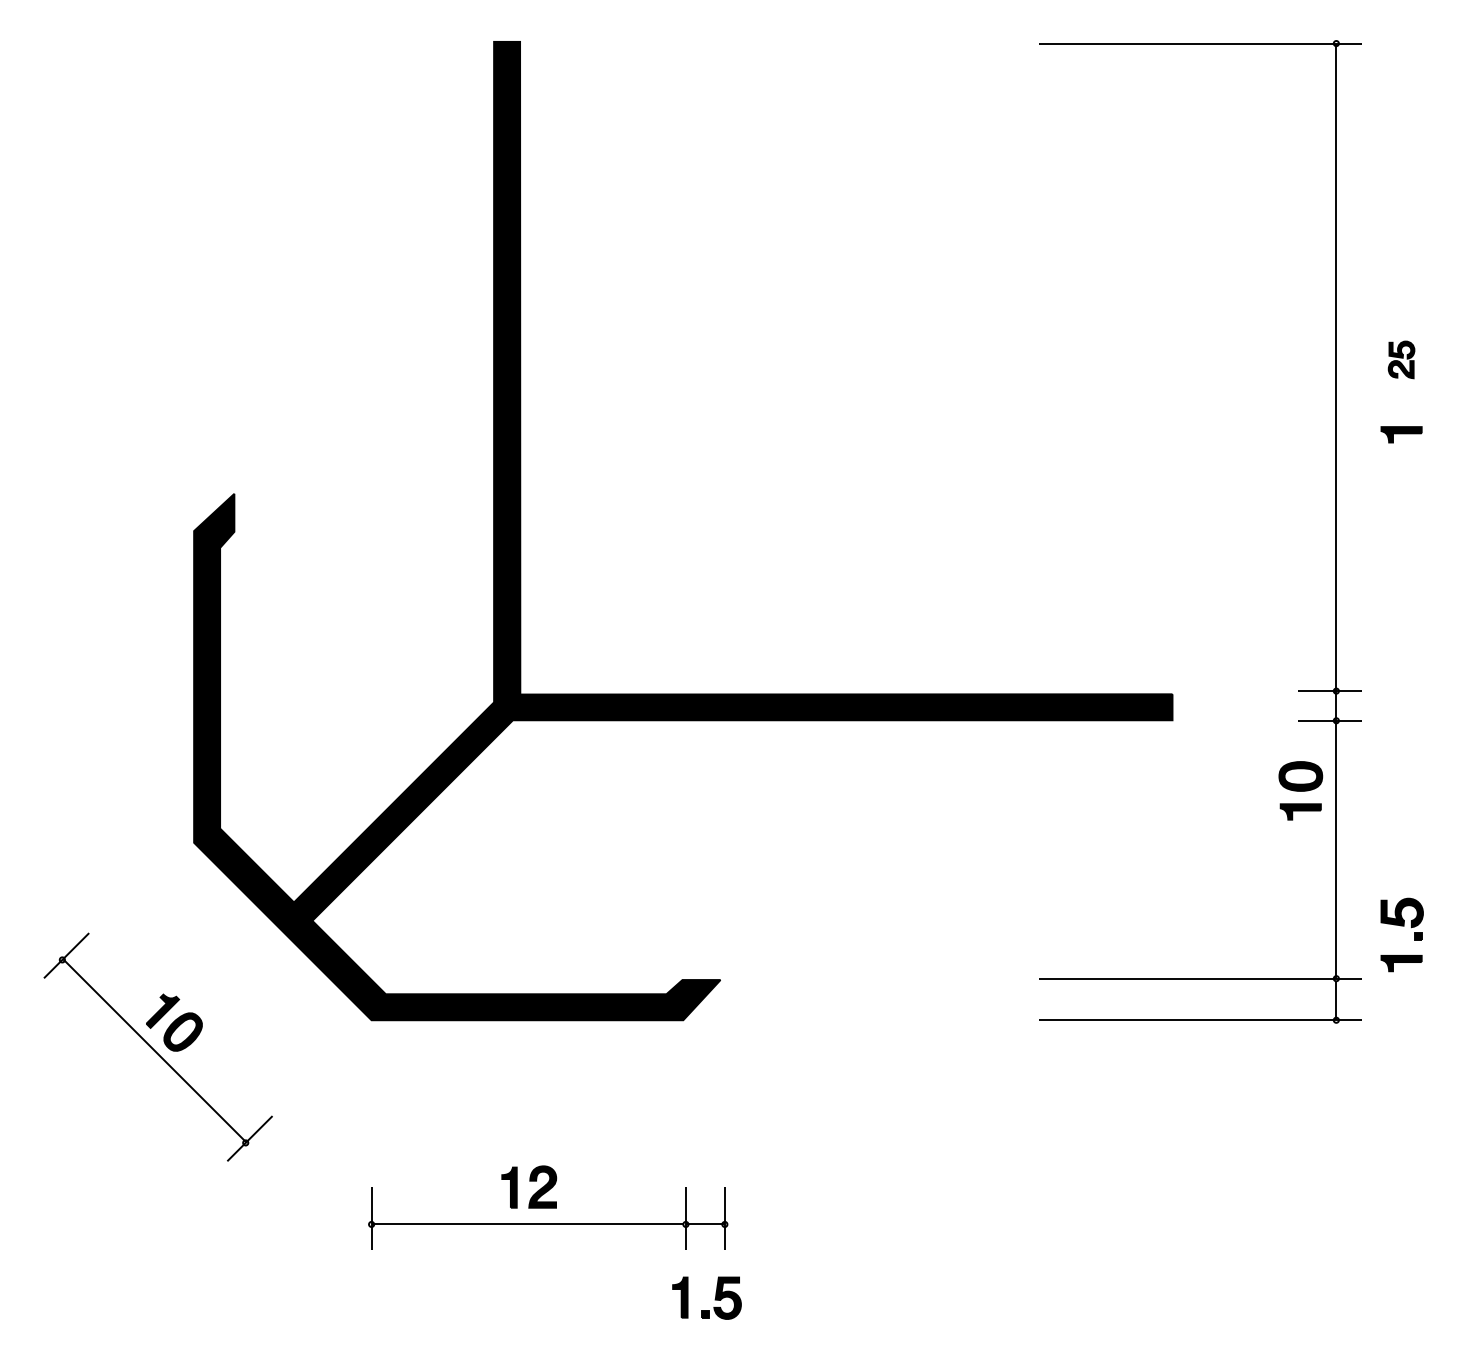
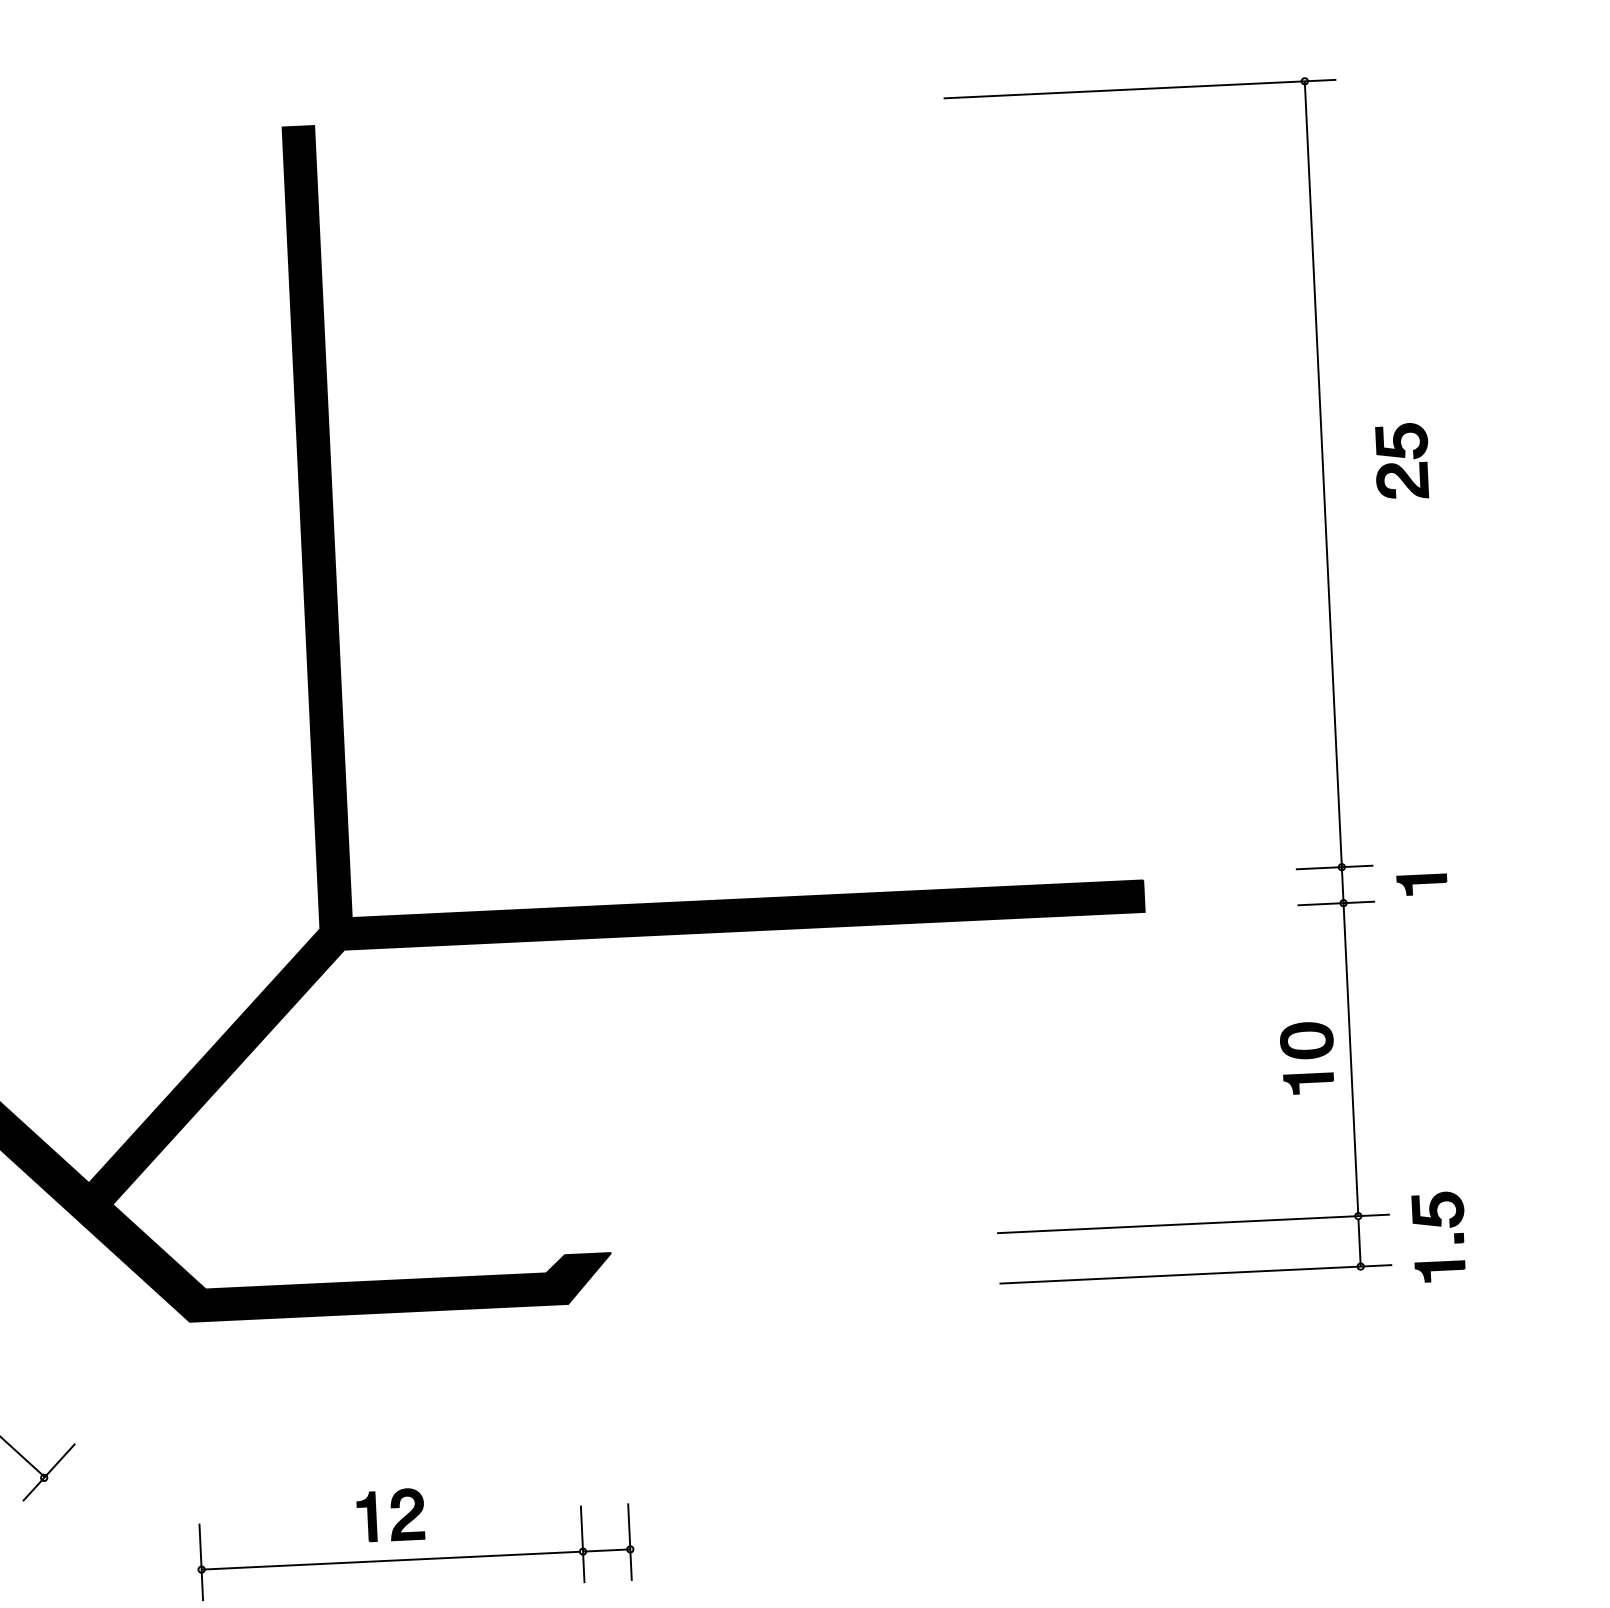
part: (1401, 359) -> (1401, 460), size x1.67
part: (1401, 434) -> (1421, 884), moved
part: (1300, 790) -> (1307, 1057), moved
part: (1401, 926) -> (1438, 1226), moved

